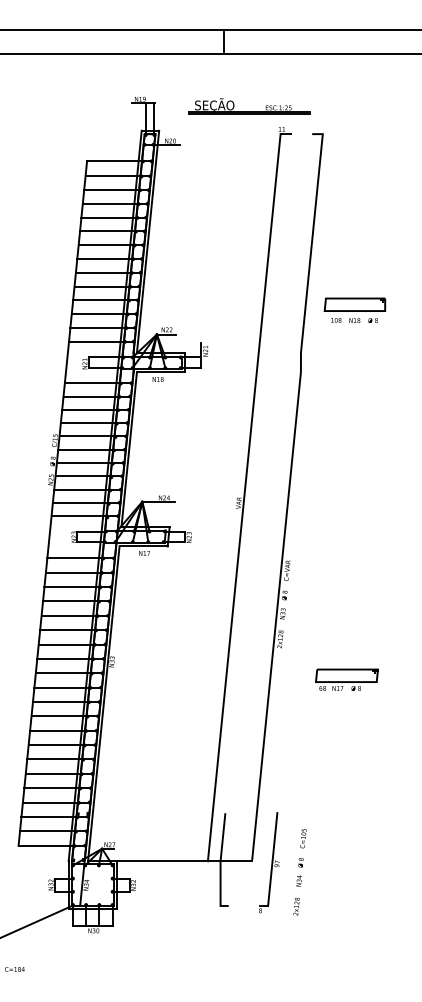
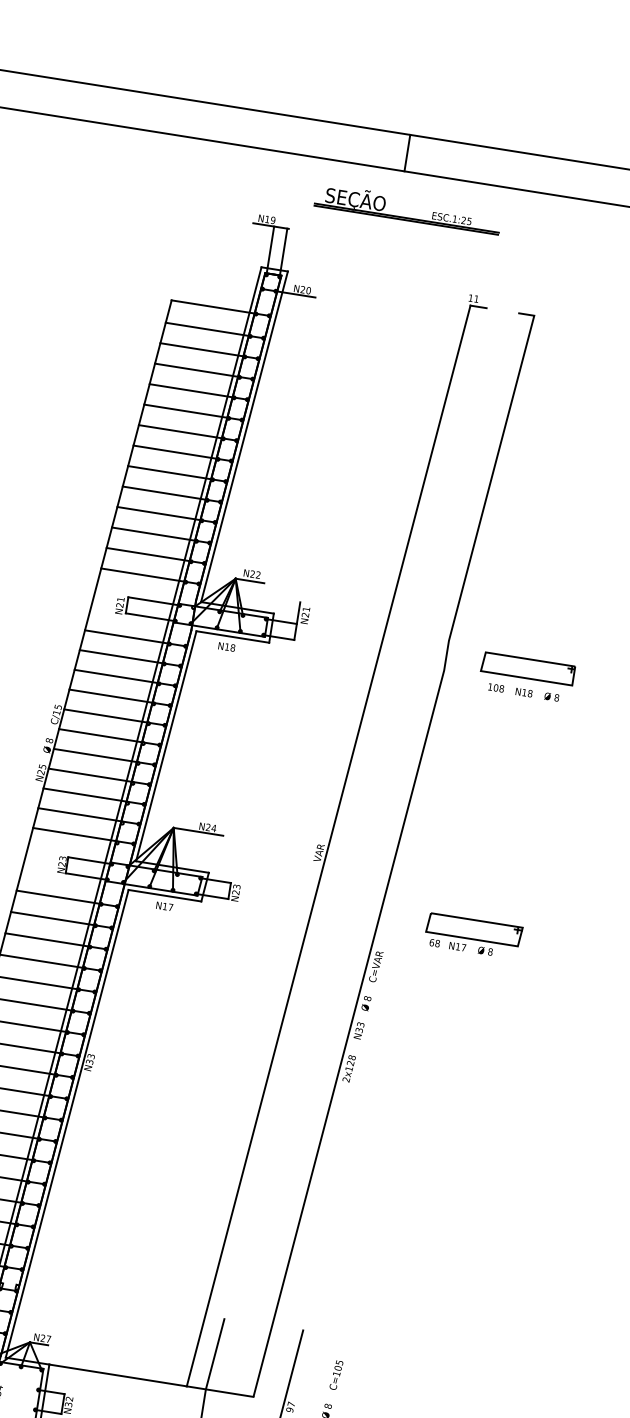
part: (249, 106) -> (408, 209), moved
part: (354, 309) -> (526, 675), moved
part: (346, 679) -> (472, 935), moved

